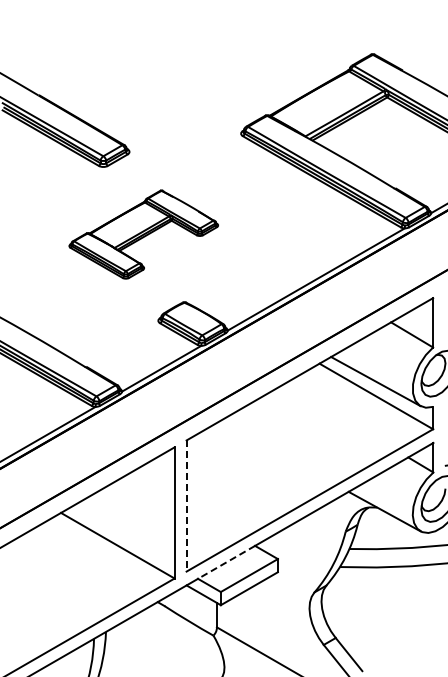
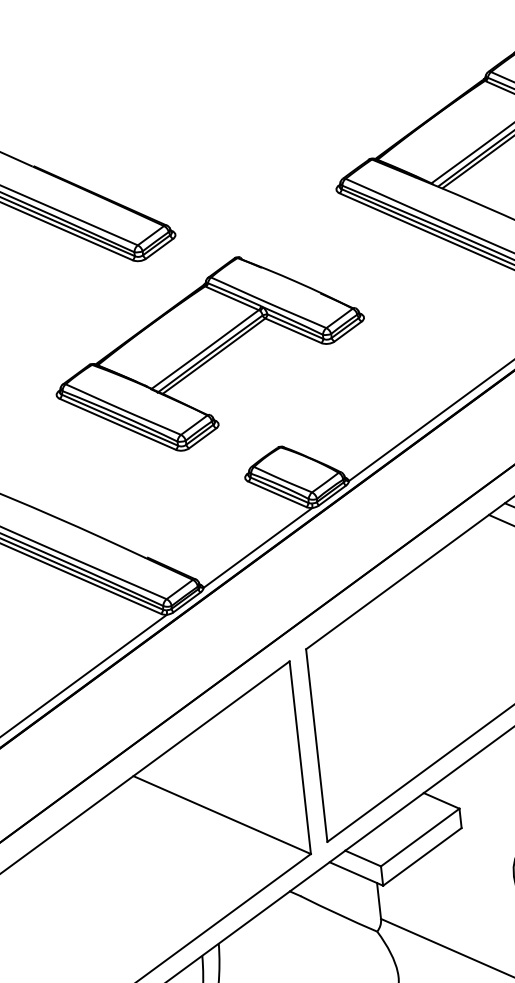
part: (143, 234) -> (209, 353), size x1.43
line: (186, 506) -> (316, 746), dashed -> solid
line: (226, 562) -> (384, 822), dashed -> solid

